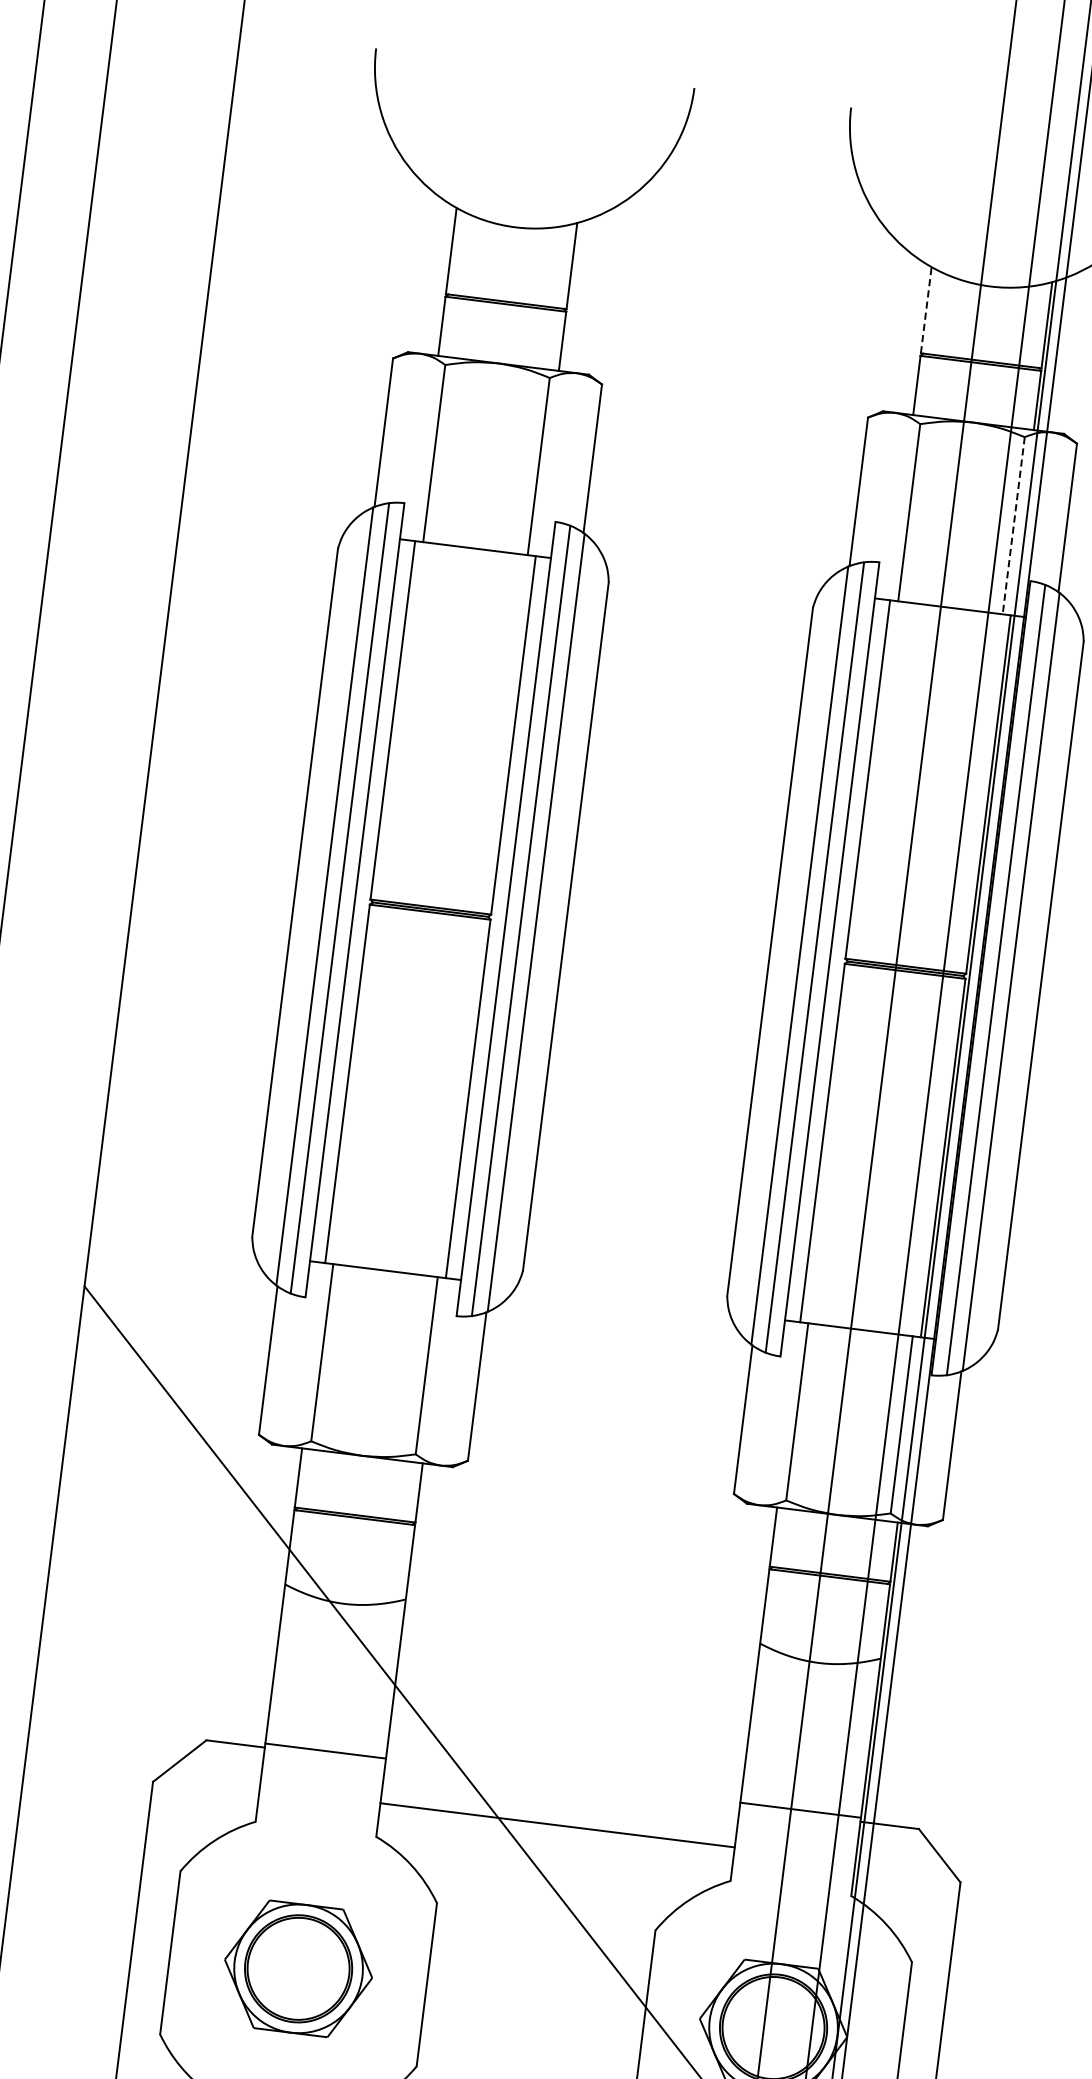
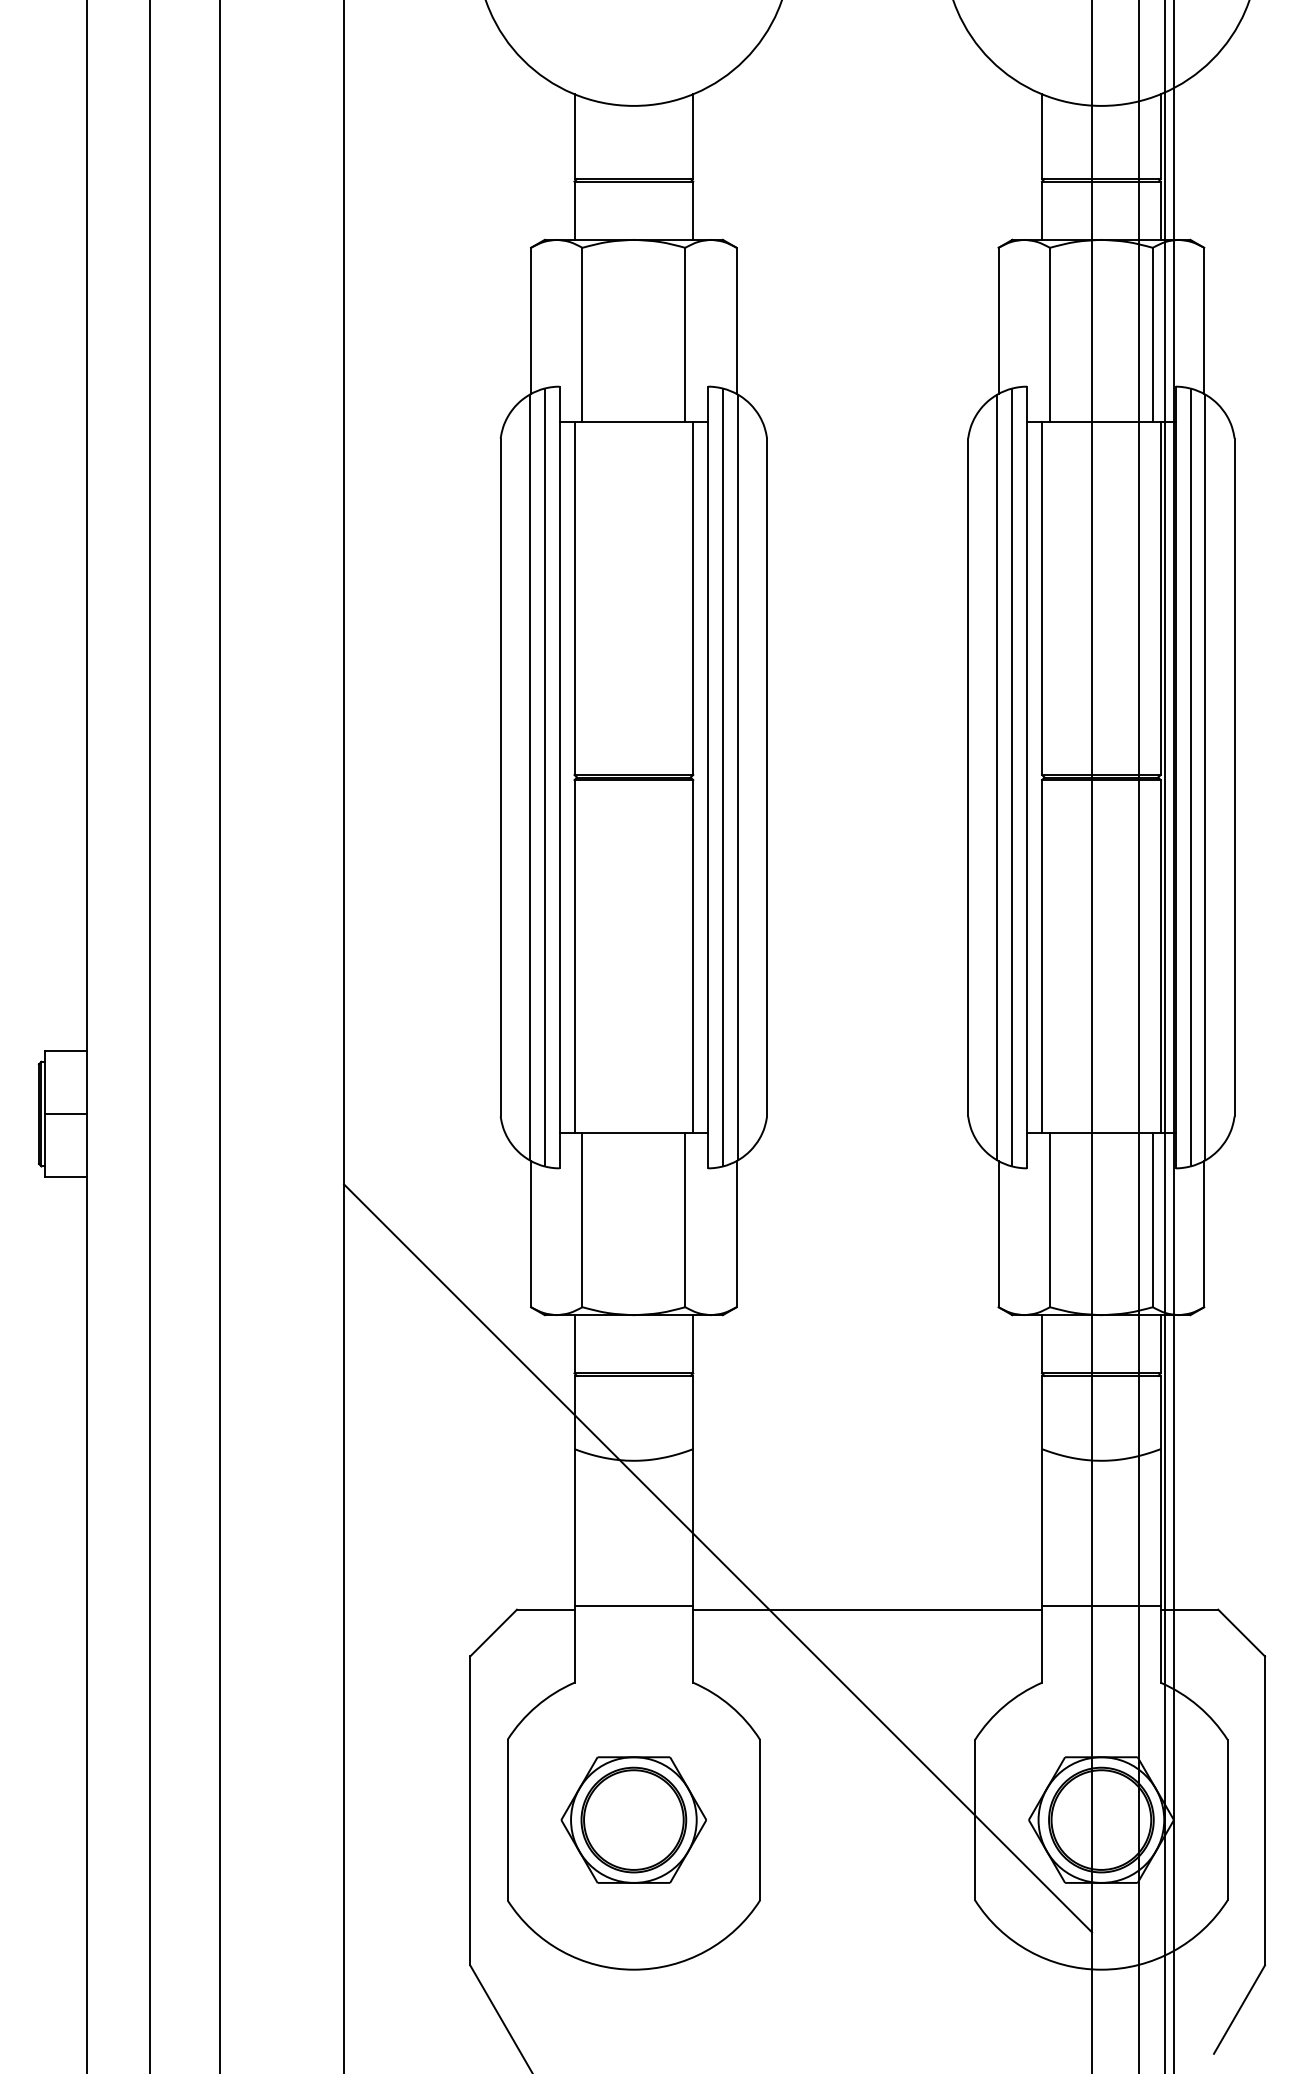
line: (926, 310) -> (1042, 136), dashed -> solid
line: (1013, 526) -> (1152, 335), dashed -> solid
line: (557, 1825) -> (867, 1609), moved

